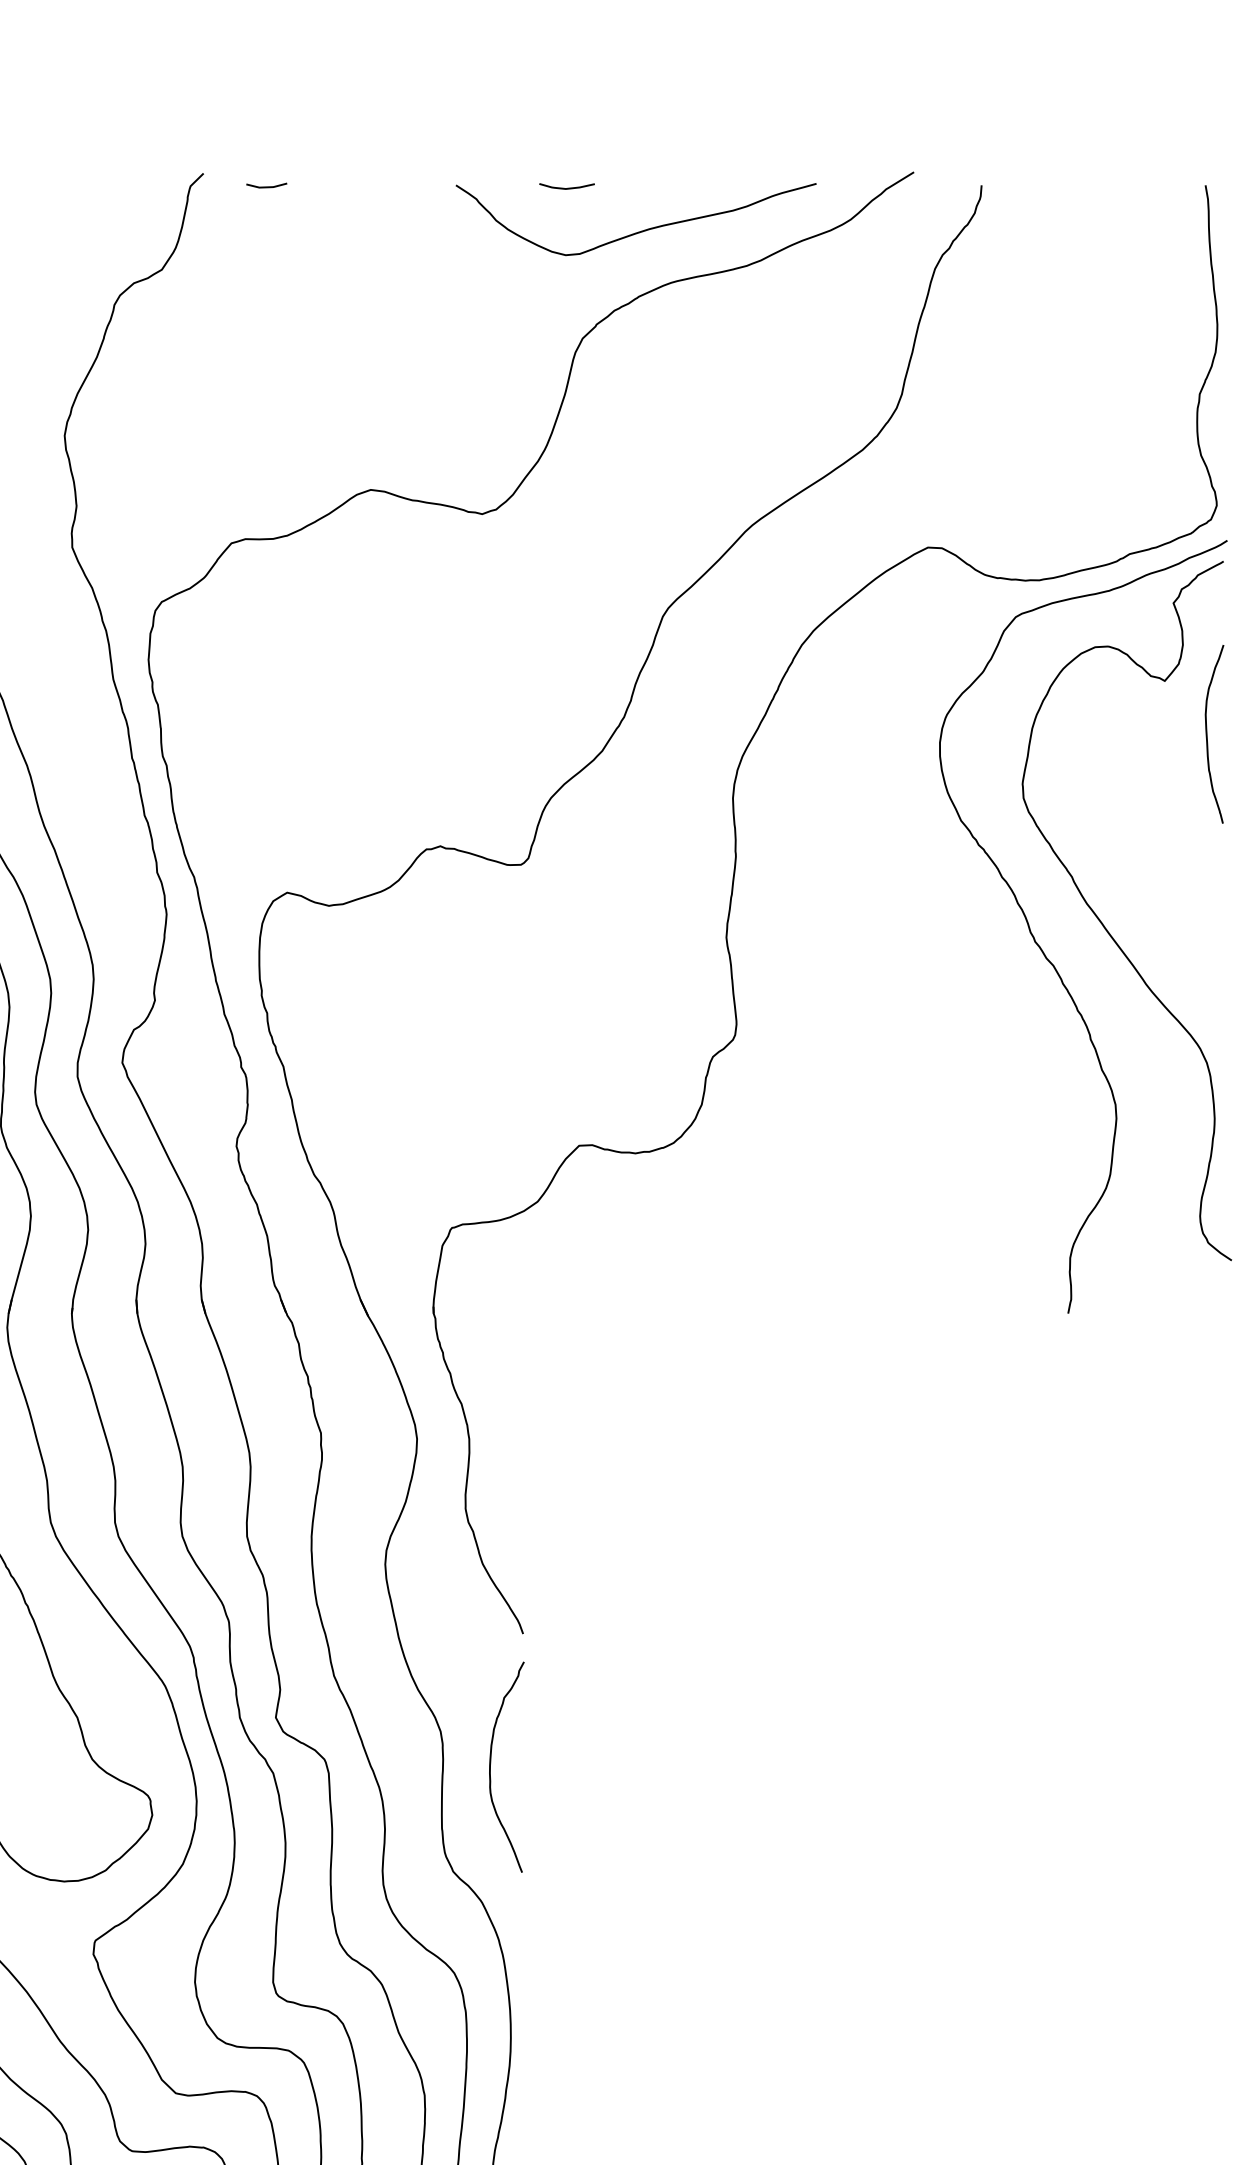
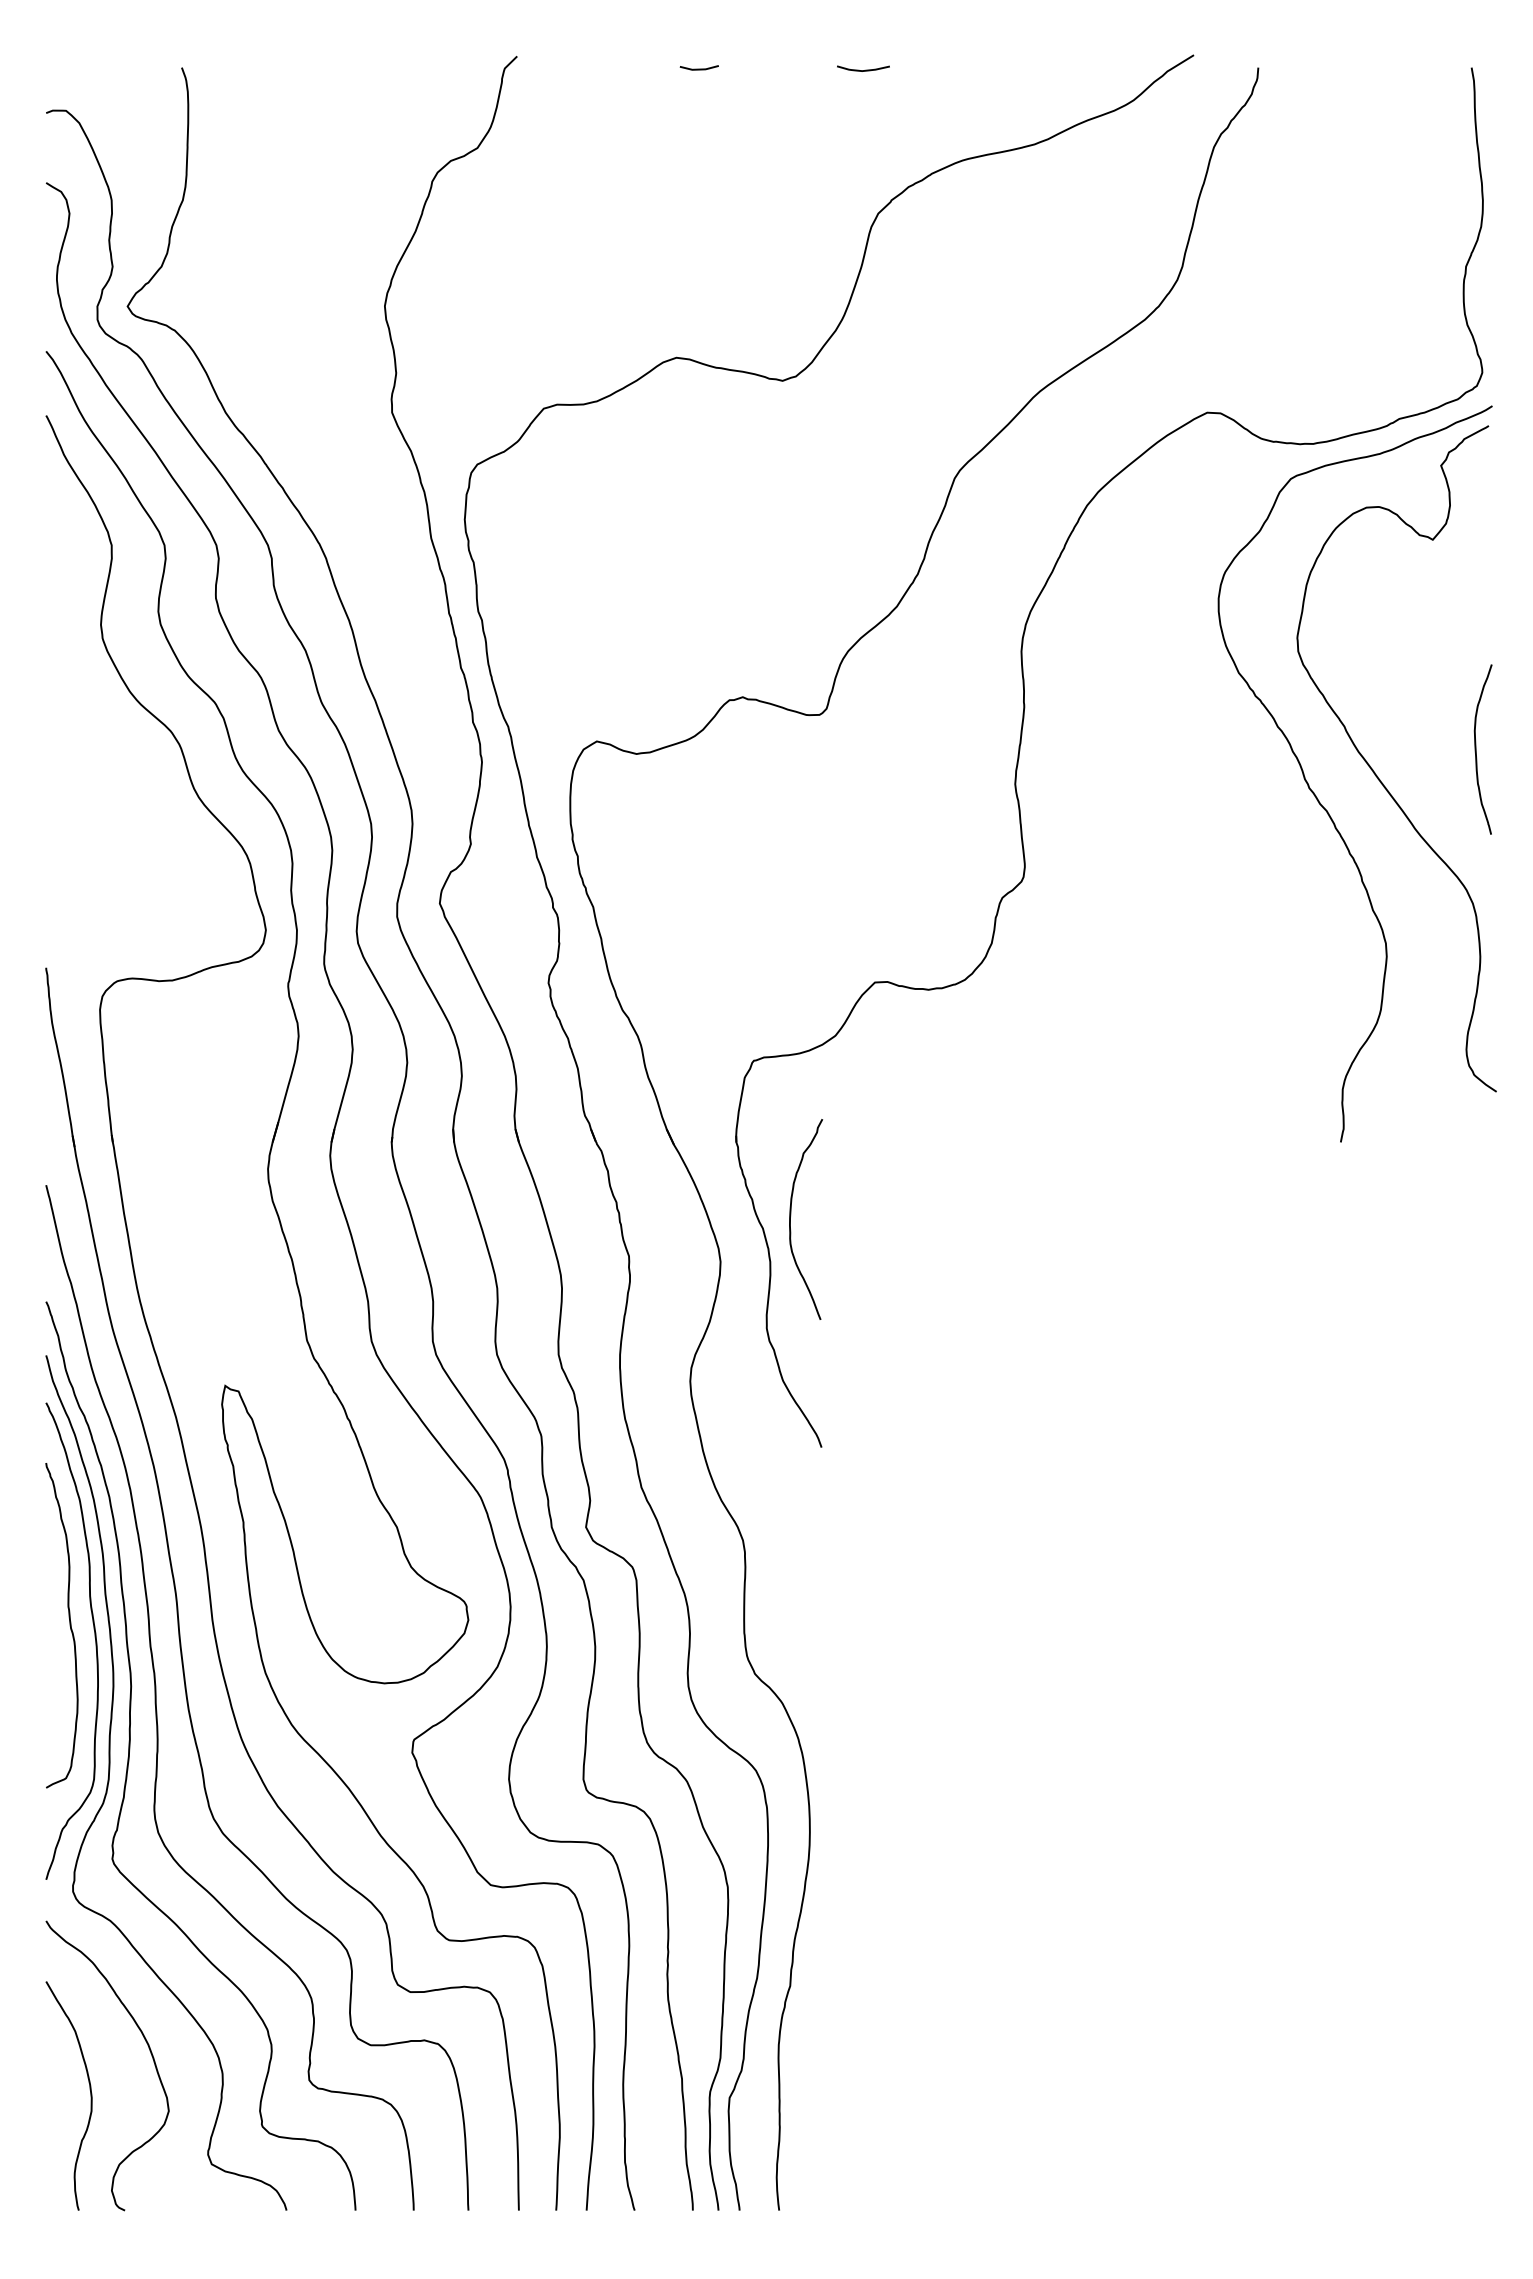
line: (265, 186) -> (698, 68), moved
curve: (641, 230) -> (934, 110), removed
curve: (1207, 734) -> (1476, 749), moved
curve: (491, 1763) -> (791, 1215), moved

